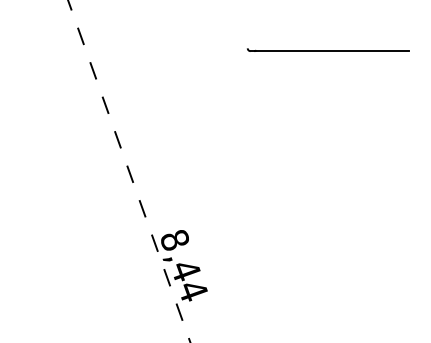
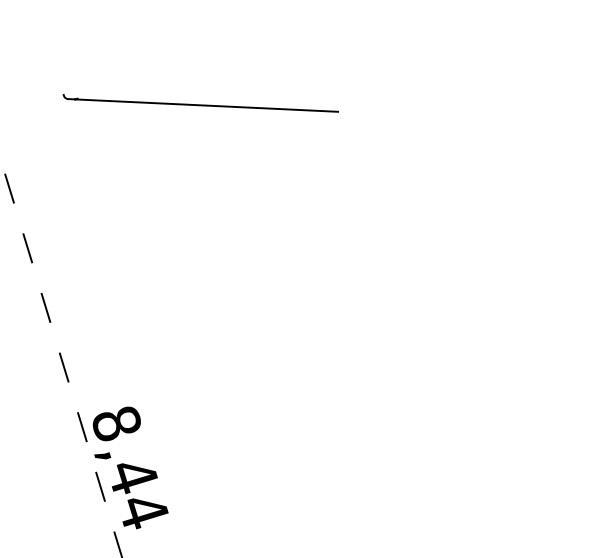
part: (328, 49) -> (200, 102), moved

